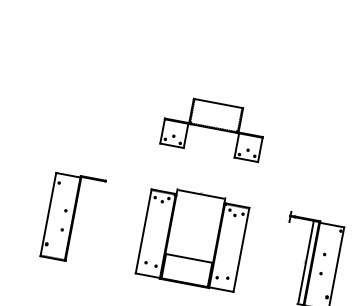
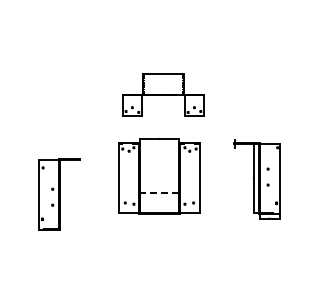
part: (213, 127) -> (163, 94), moved
part: (72, 218) -> (59, 194), moved
line: (189, 257) -> (159, 192), solid -> dashed

